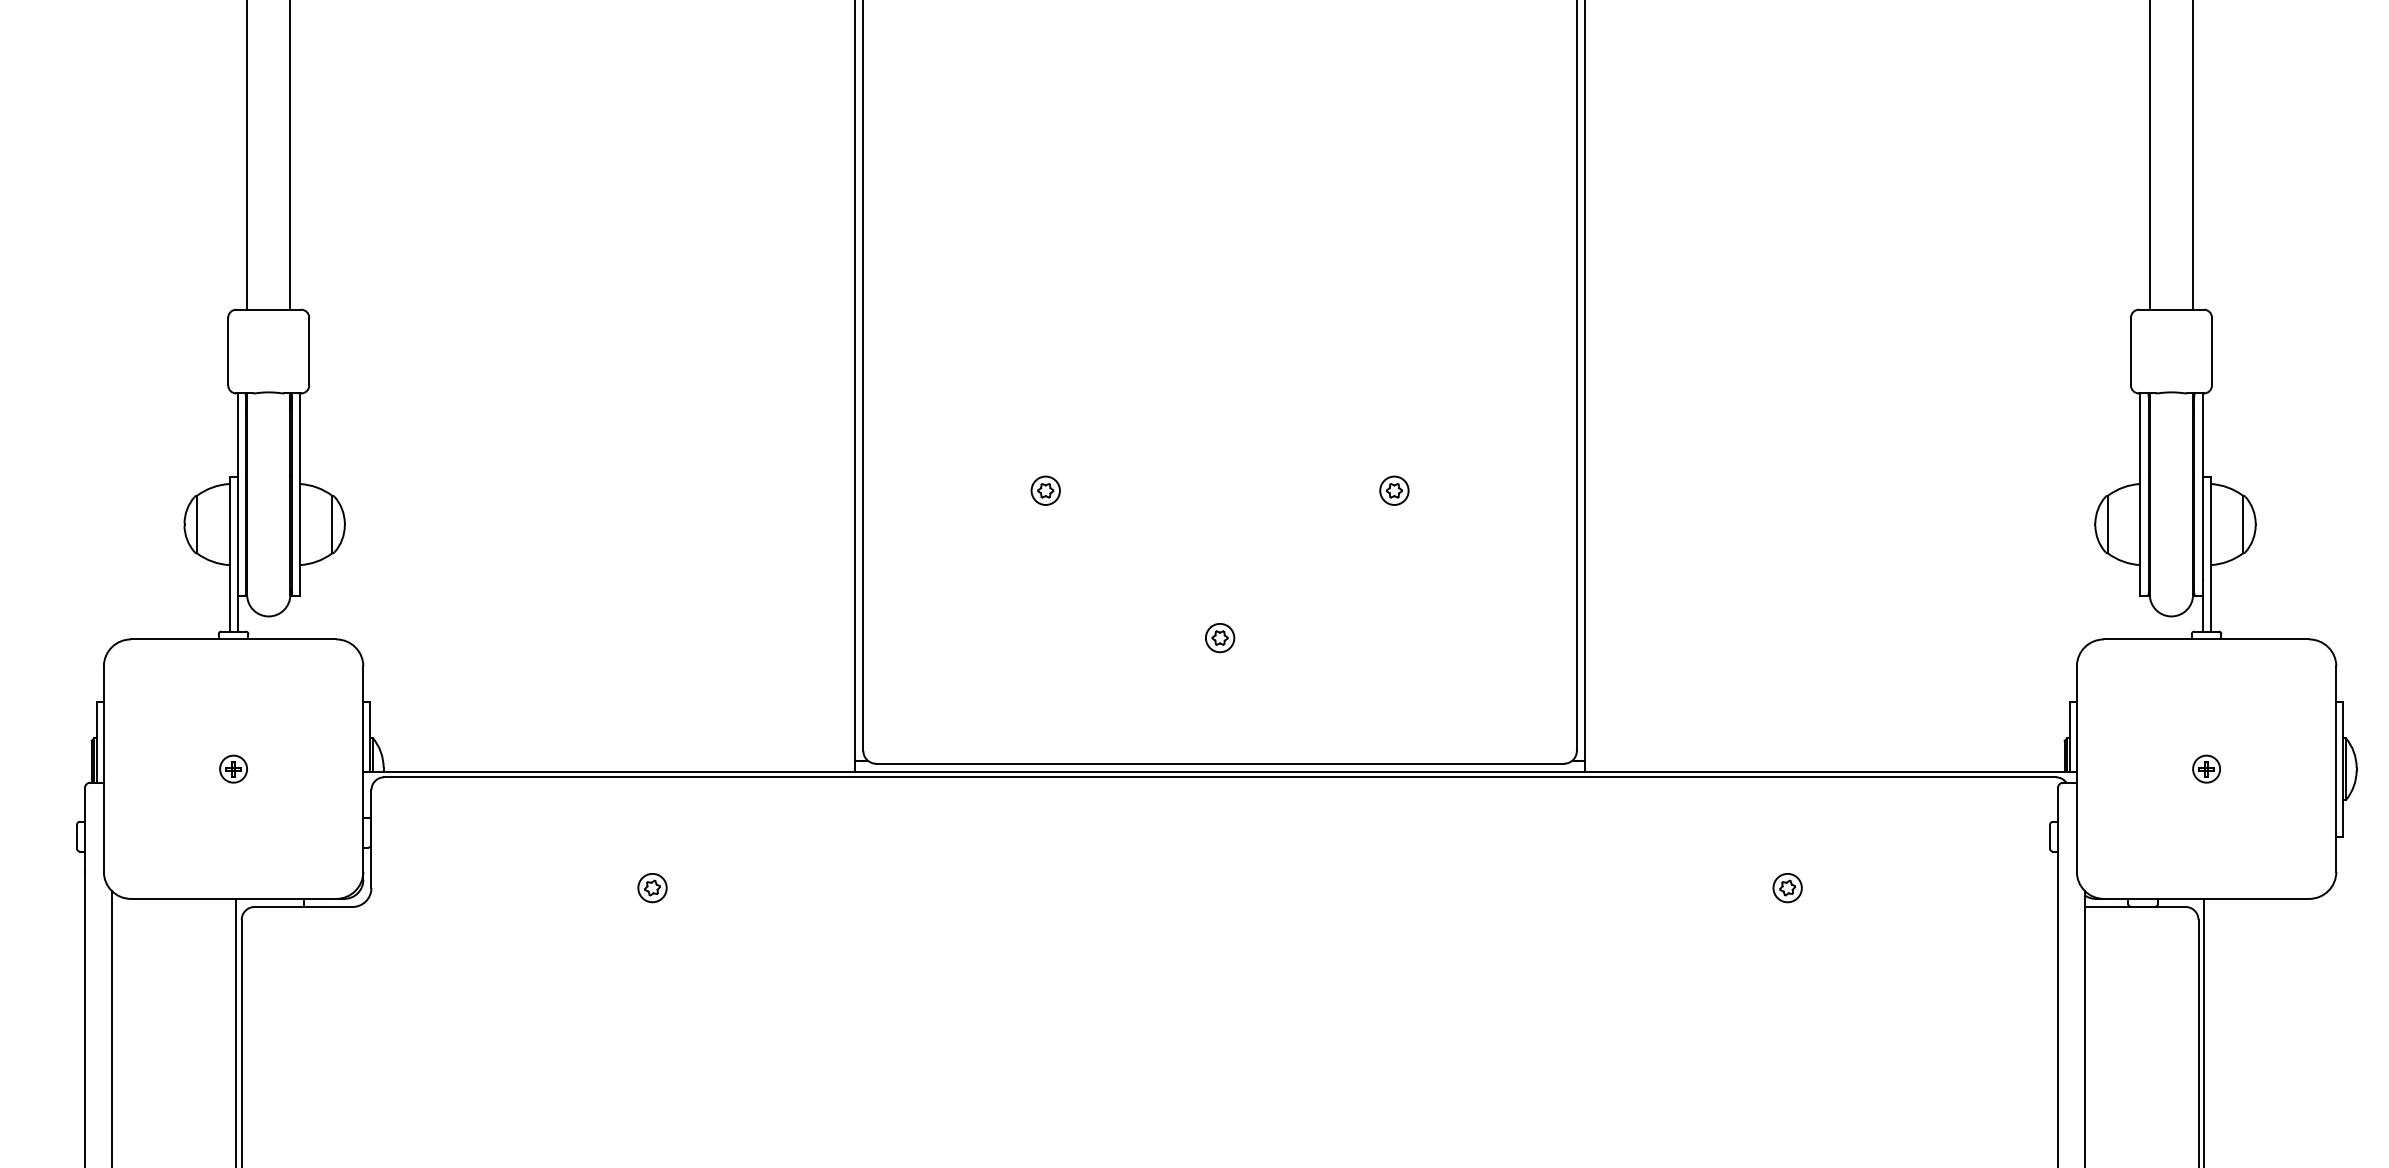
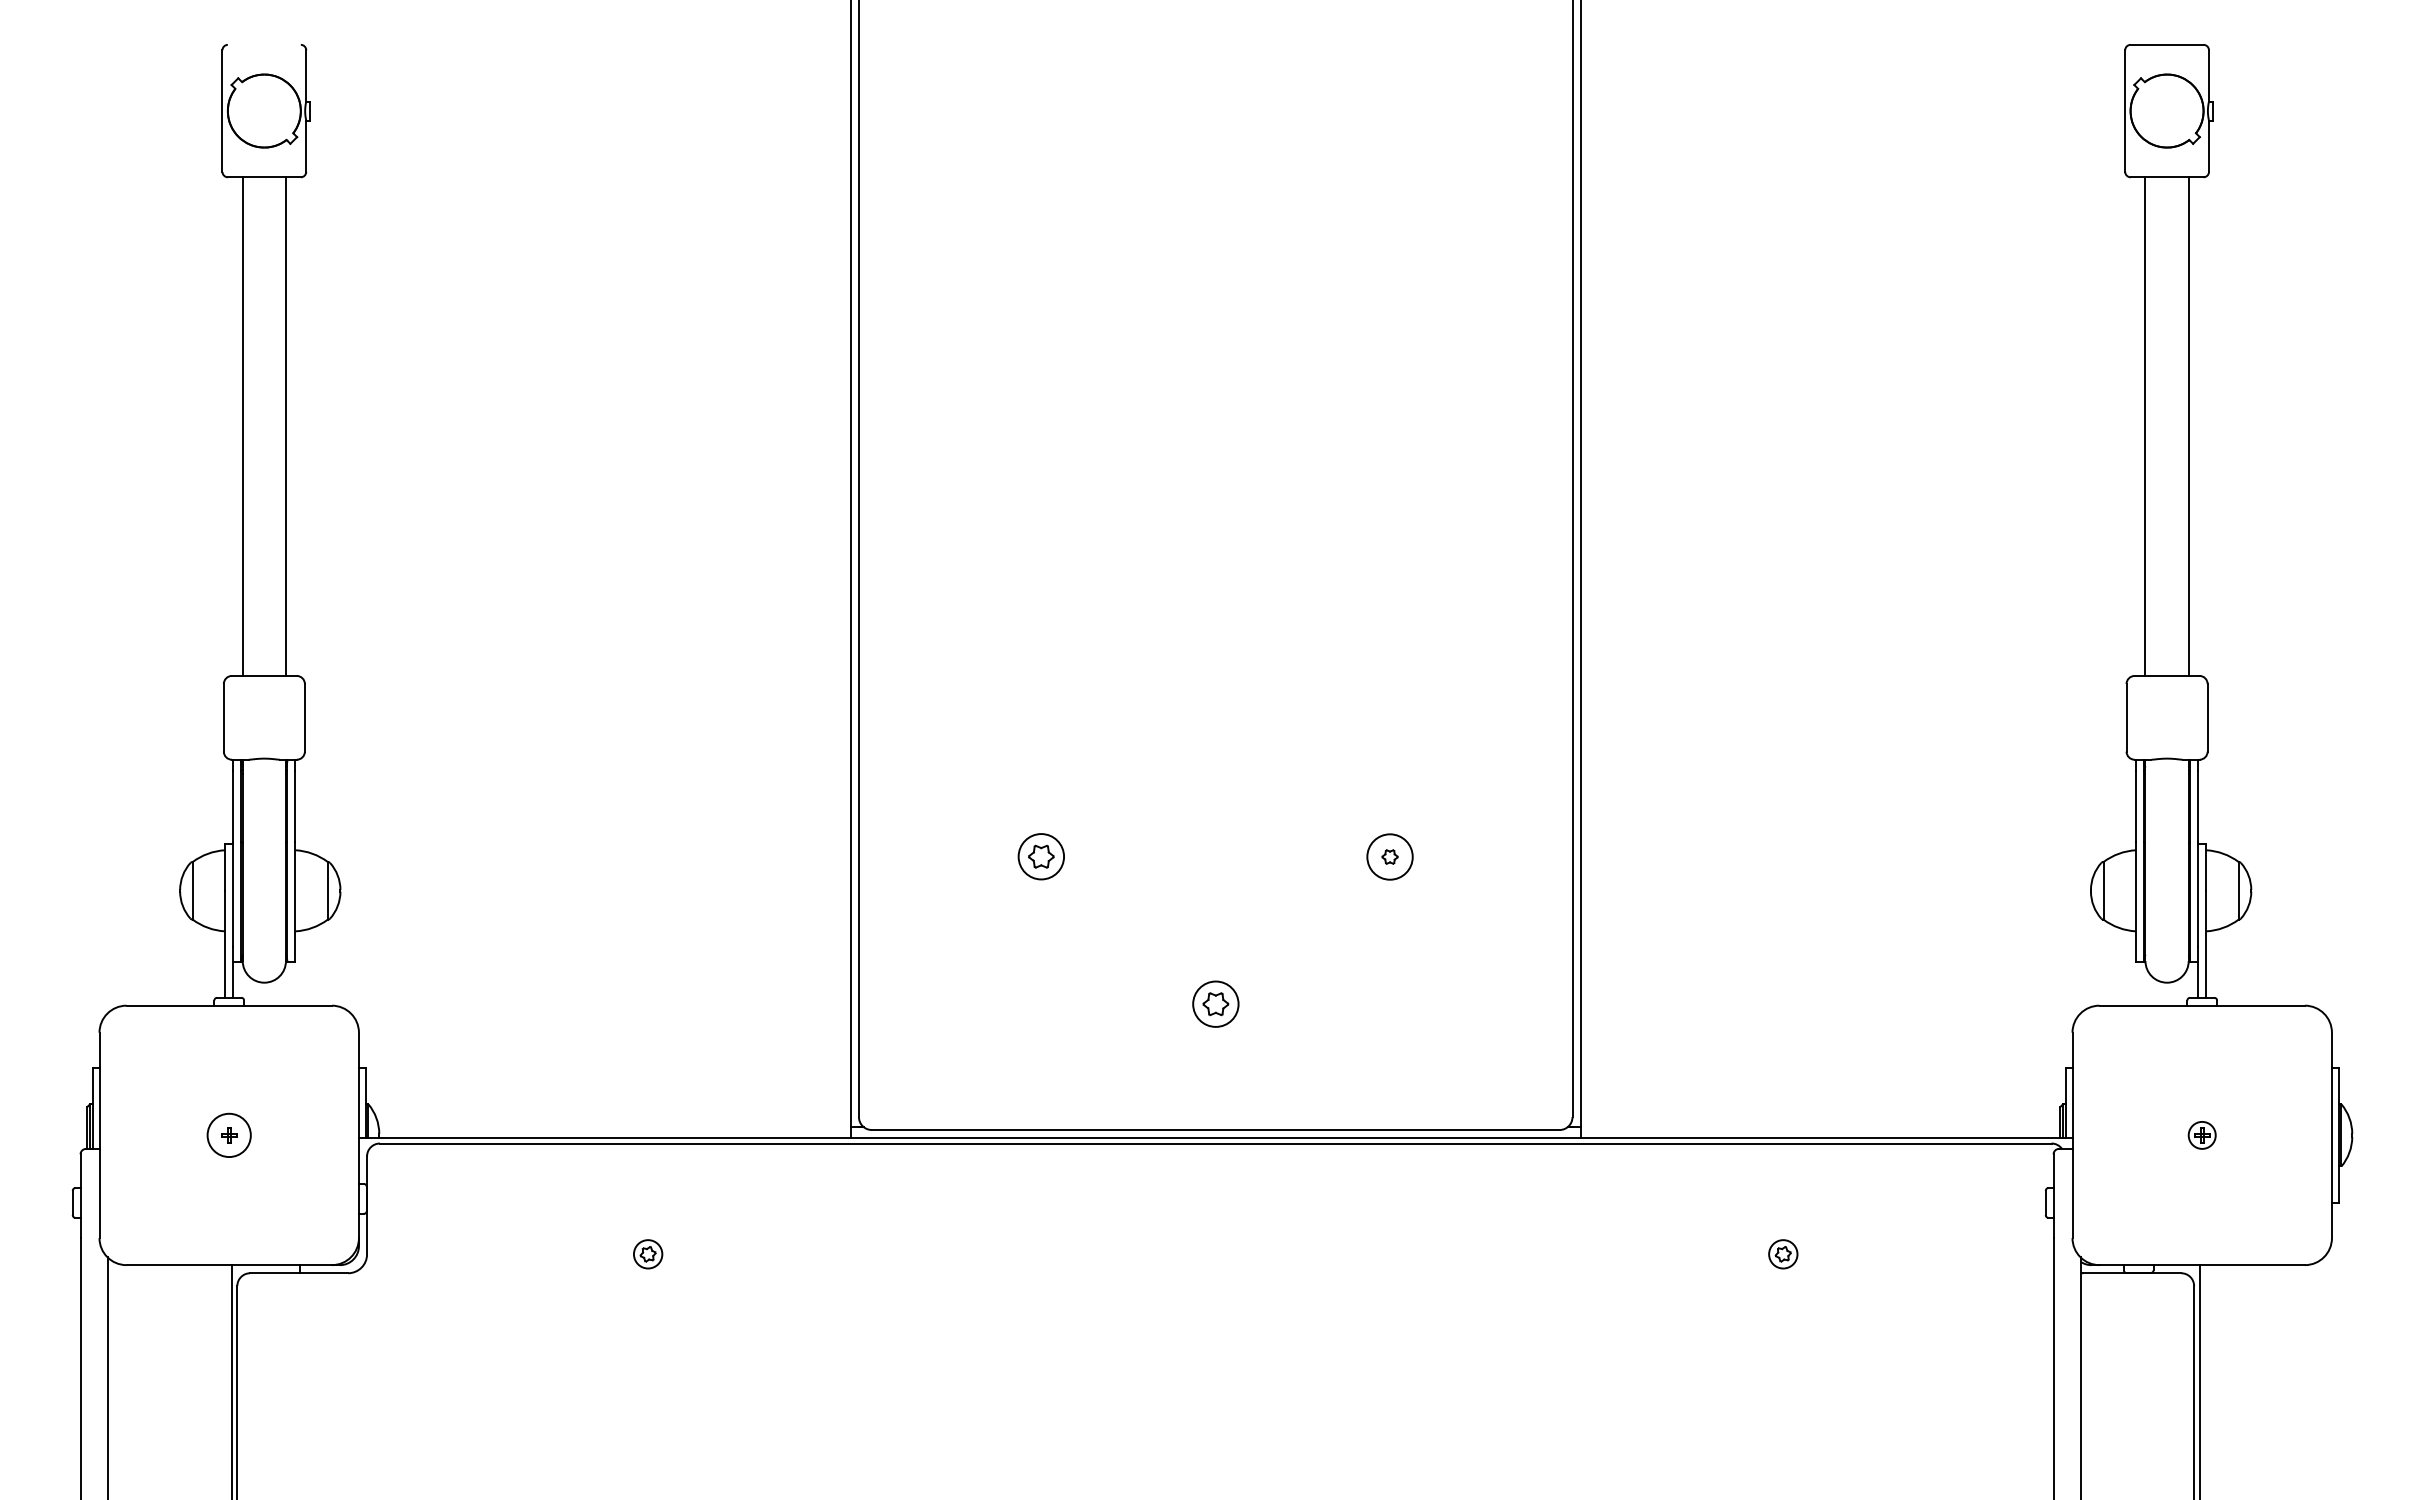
circle: (1393, 490) -> (1389, 856), size x1.6
part: (1045, 491) -> (1041, 857), size x1.6
part: (1219, 638) -> (1215, 1004), size x1.6
circle: (232, 768) -> (228, 1134), size x1.6

